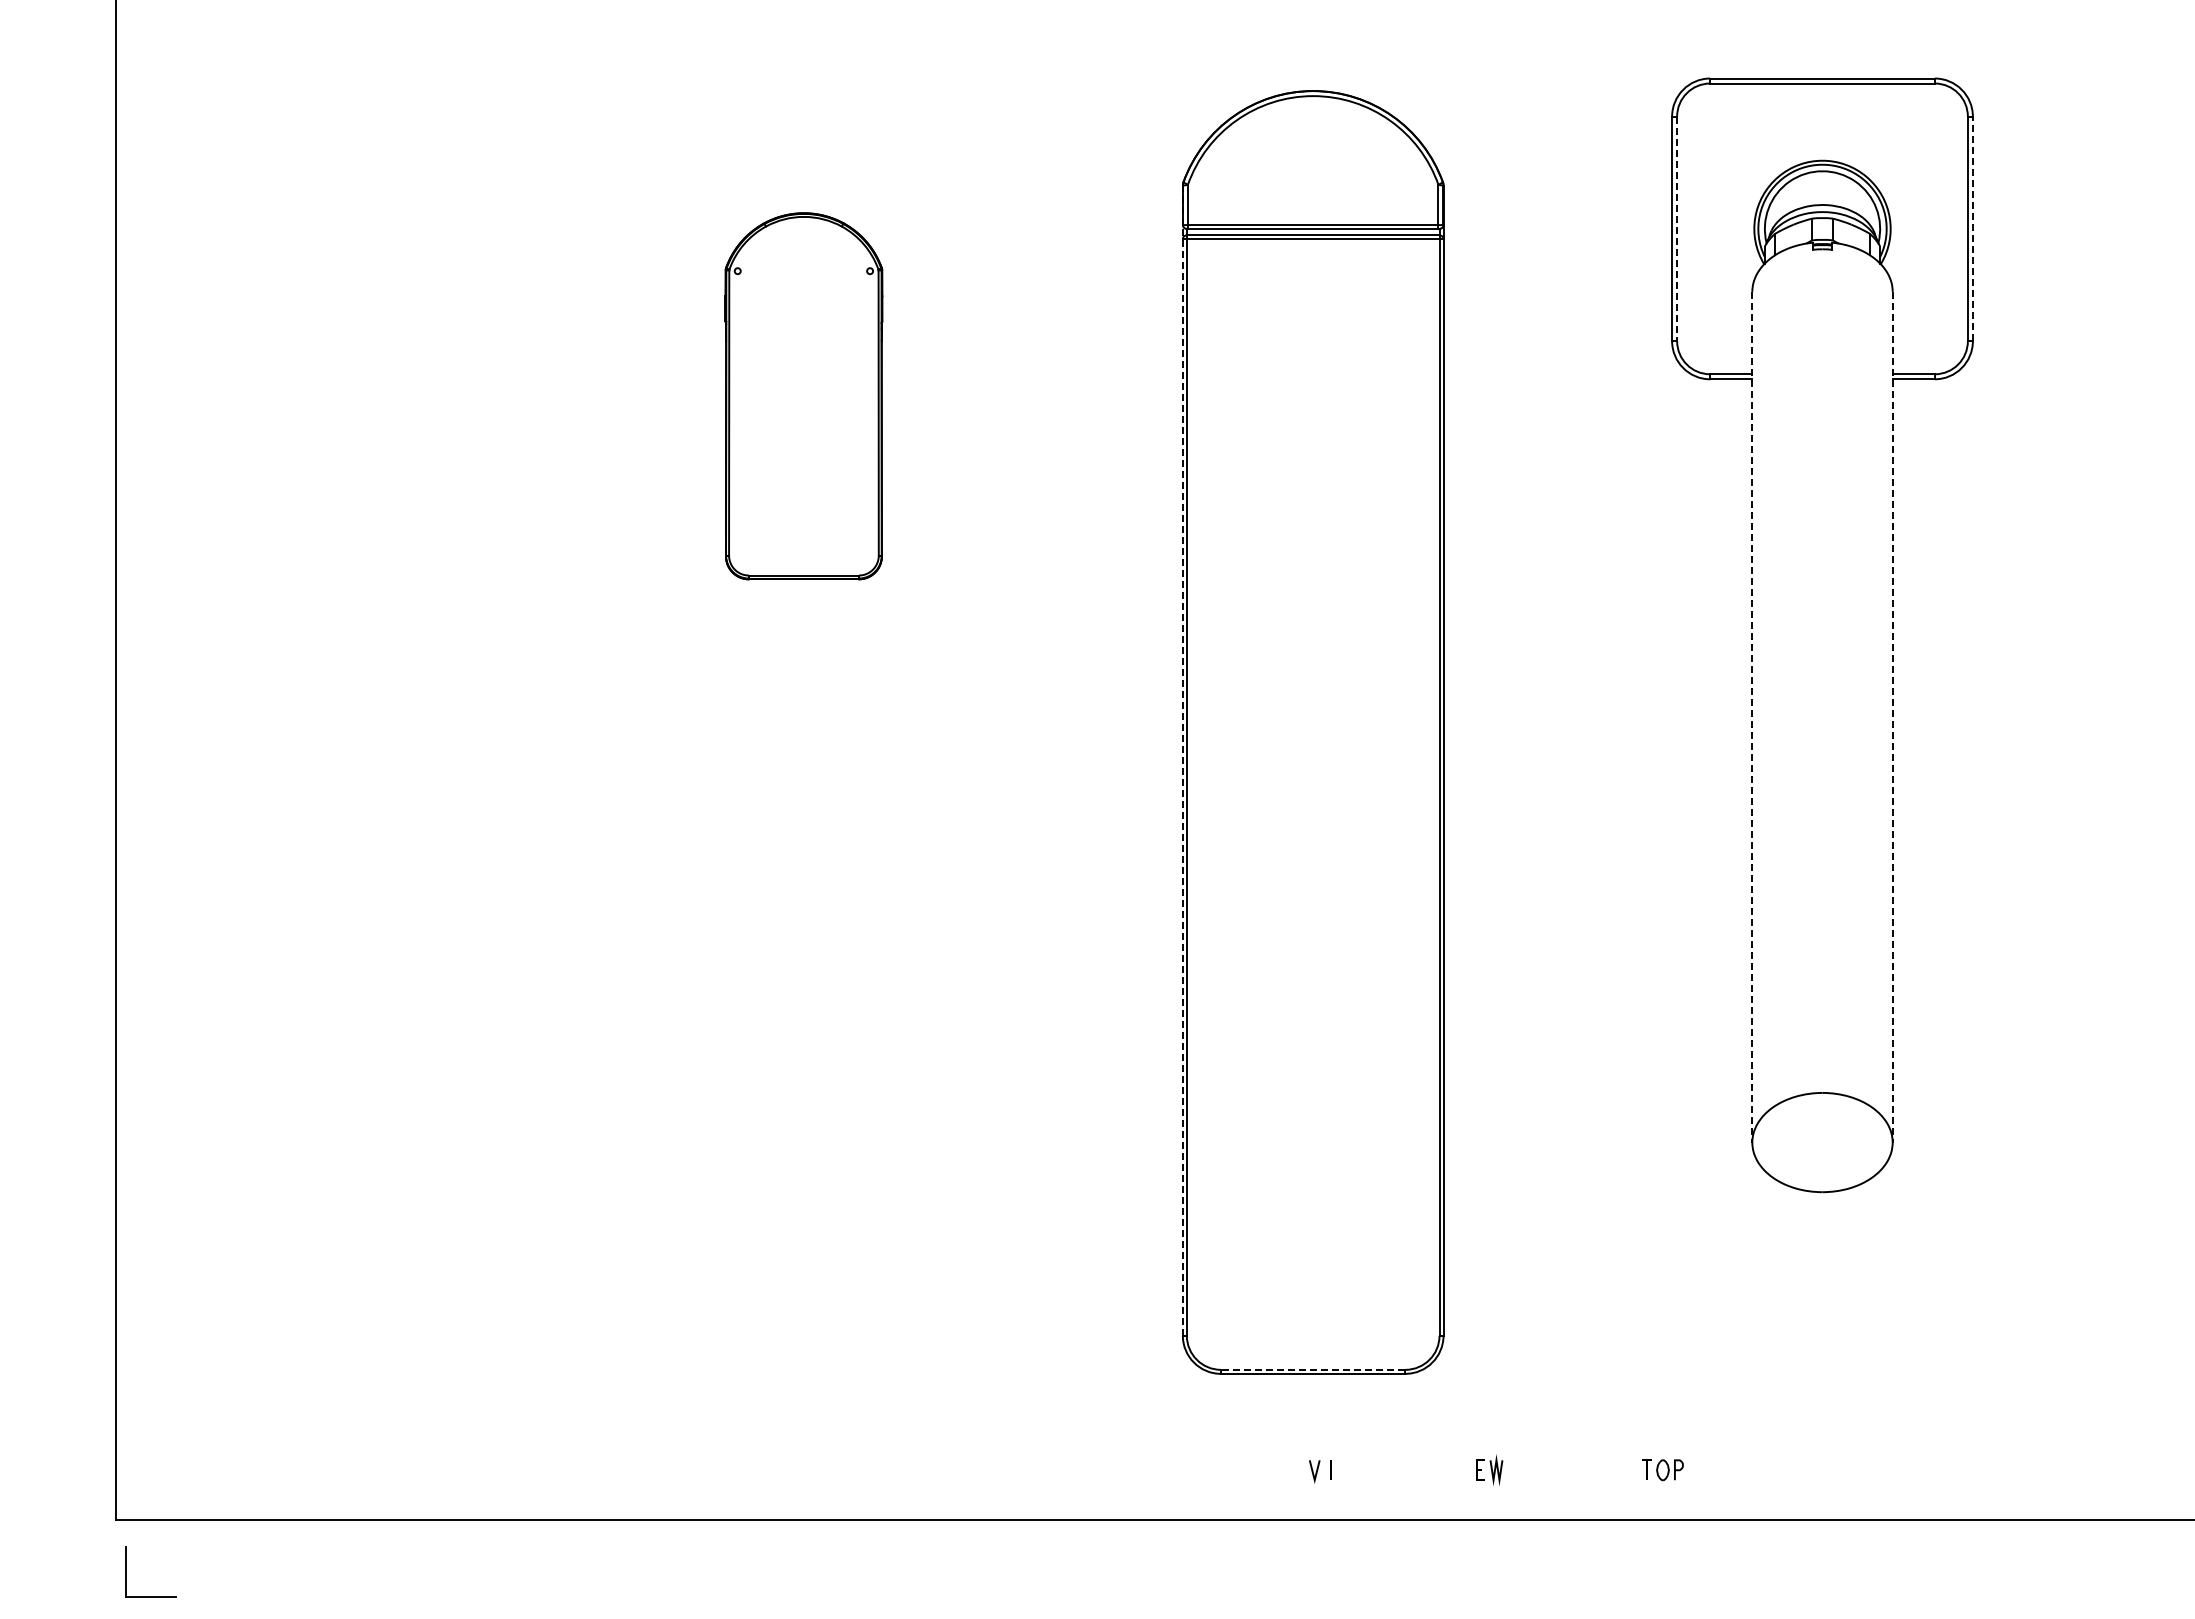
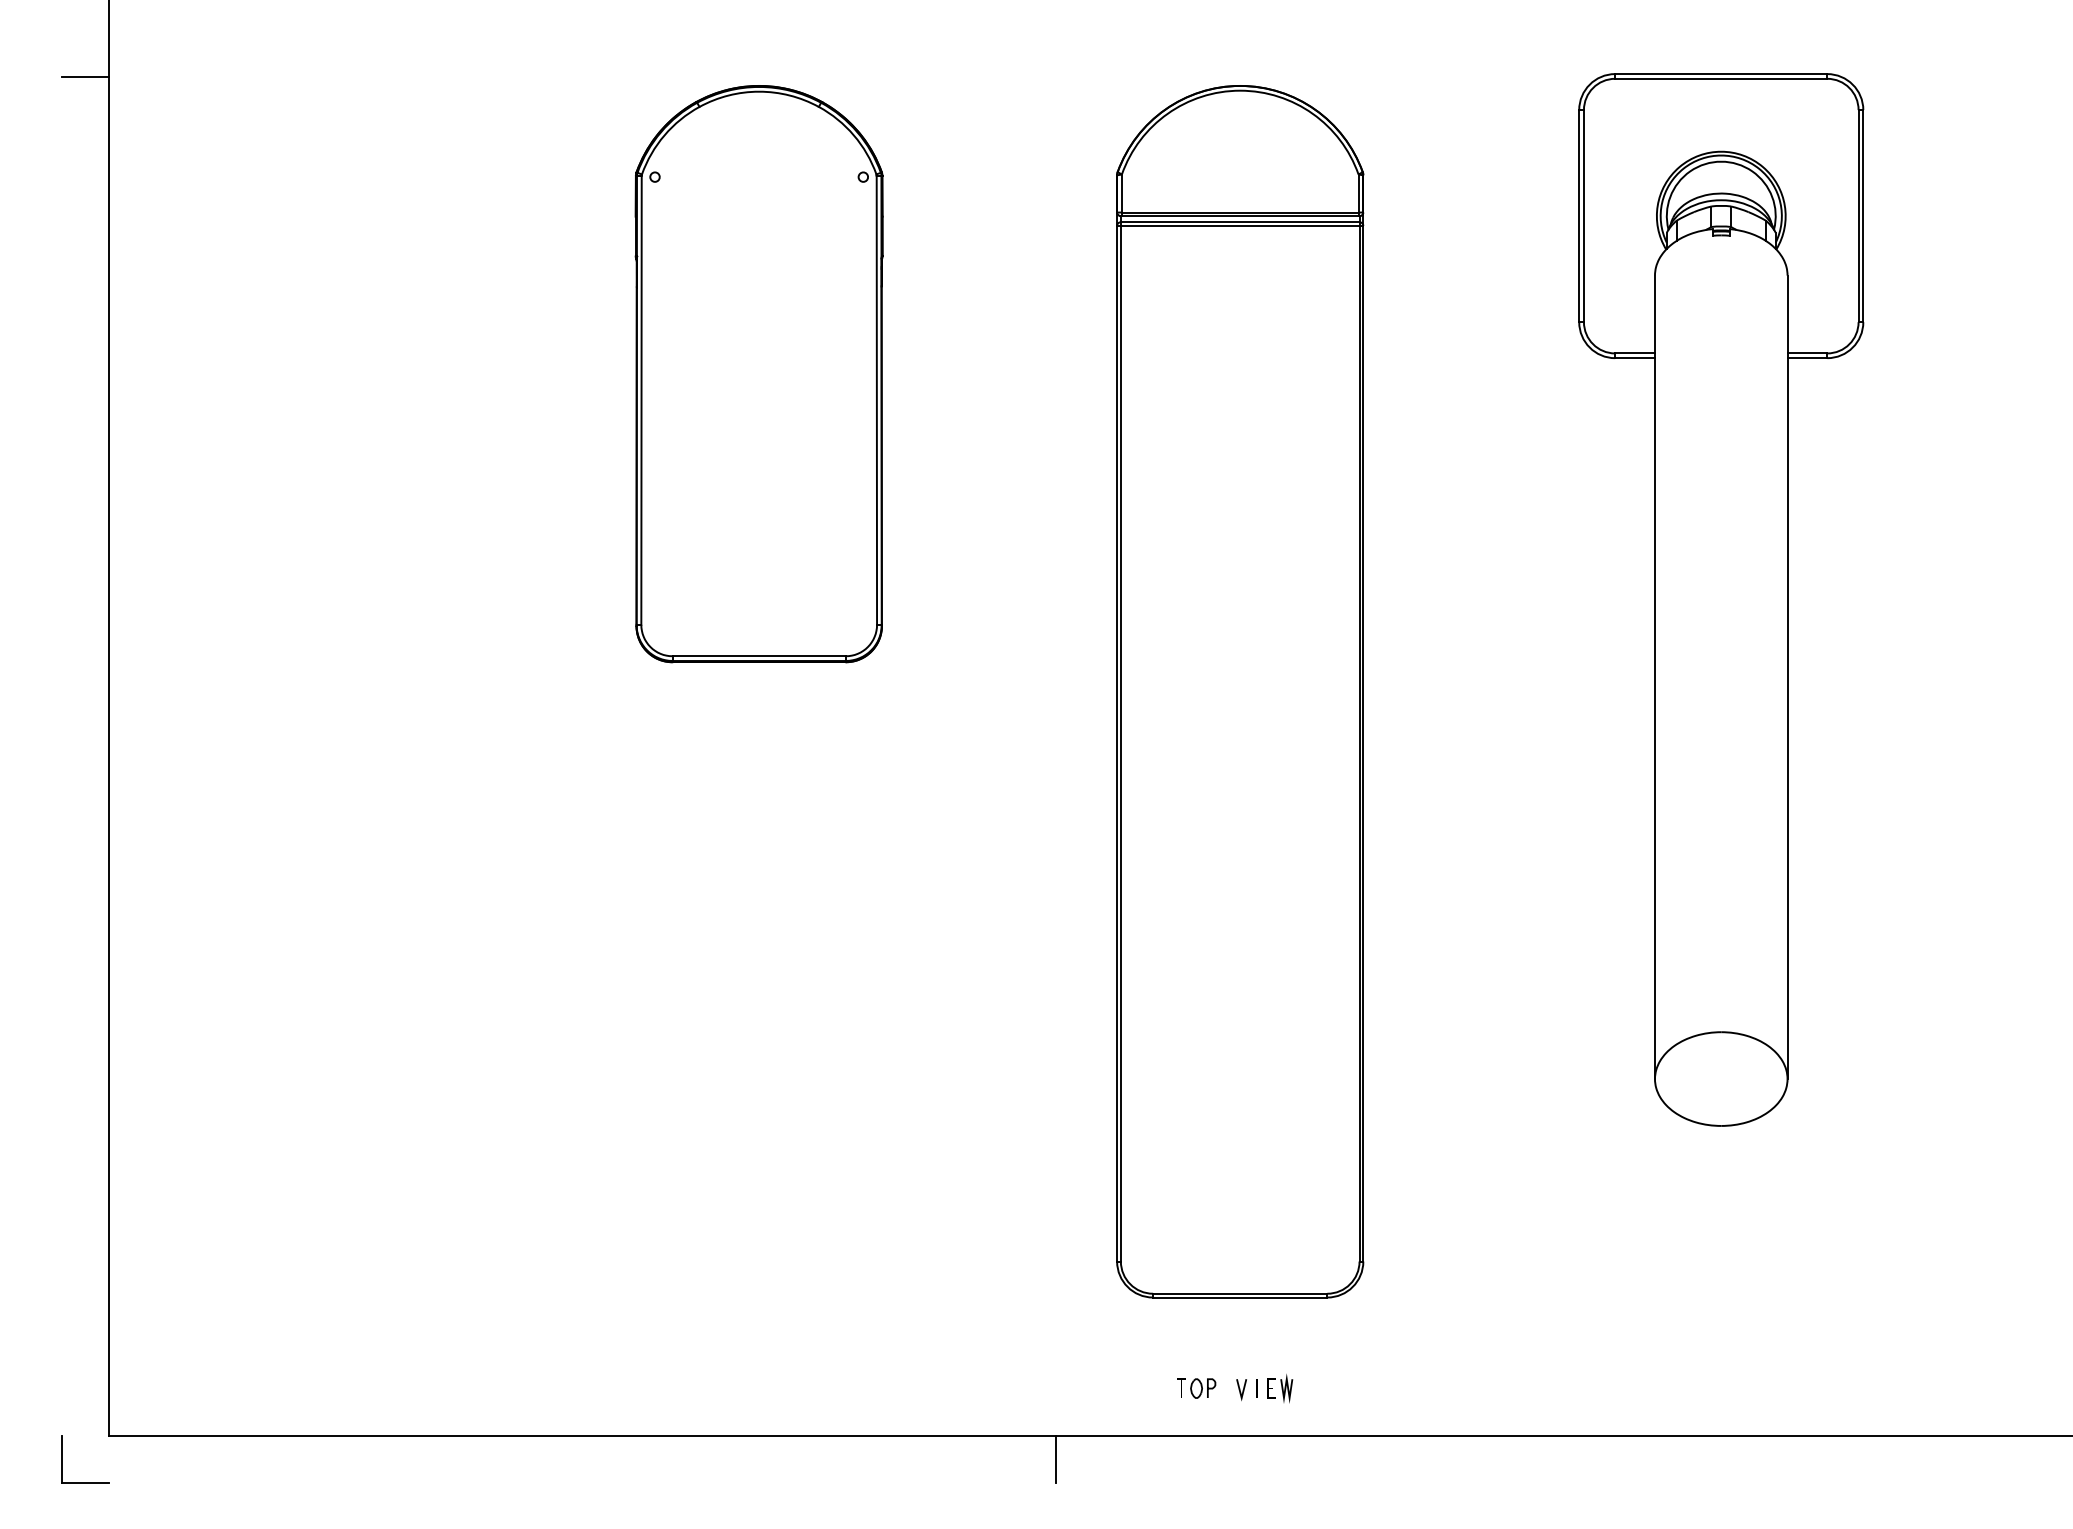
line: (90, 81) -> (85, 76), added
line: (1972, 228) -> (1862, 215), dashed -> solid
line: (1677, 229) -> (1584, 216), dashed -> solid
part: (803, 396) -> (758, 374), size x1.67
line: (1752, 717) -> (1655, 677), dashed -> solid
line: (1892, 717) -> (1787, 677), dashed -> solid
line: (1182, 760) -> (1116, 718), dashed -> solid
line: (1312, 1369) -> (1239, 1293), dashed -> solid
part: (1489, 1469) -> (1280, 1387), moved
part: (1662, 1470) -> (1196, 1388), moved
line: (1118, 1545) -> (1056, 1459), added
part: (126, 1571) -> (62, 1458), moved

